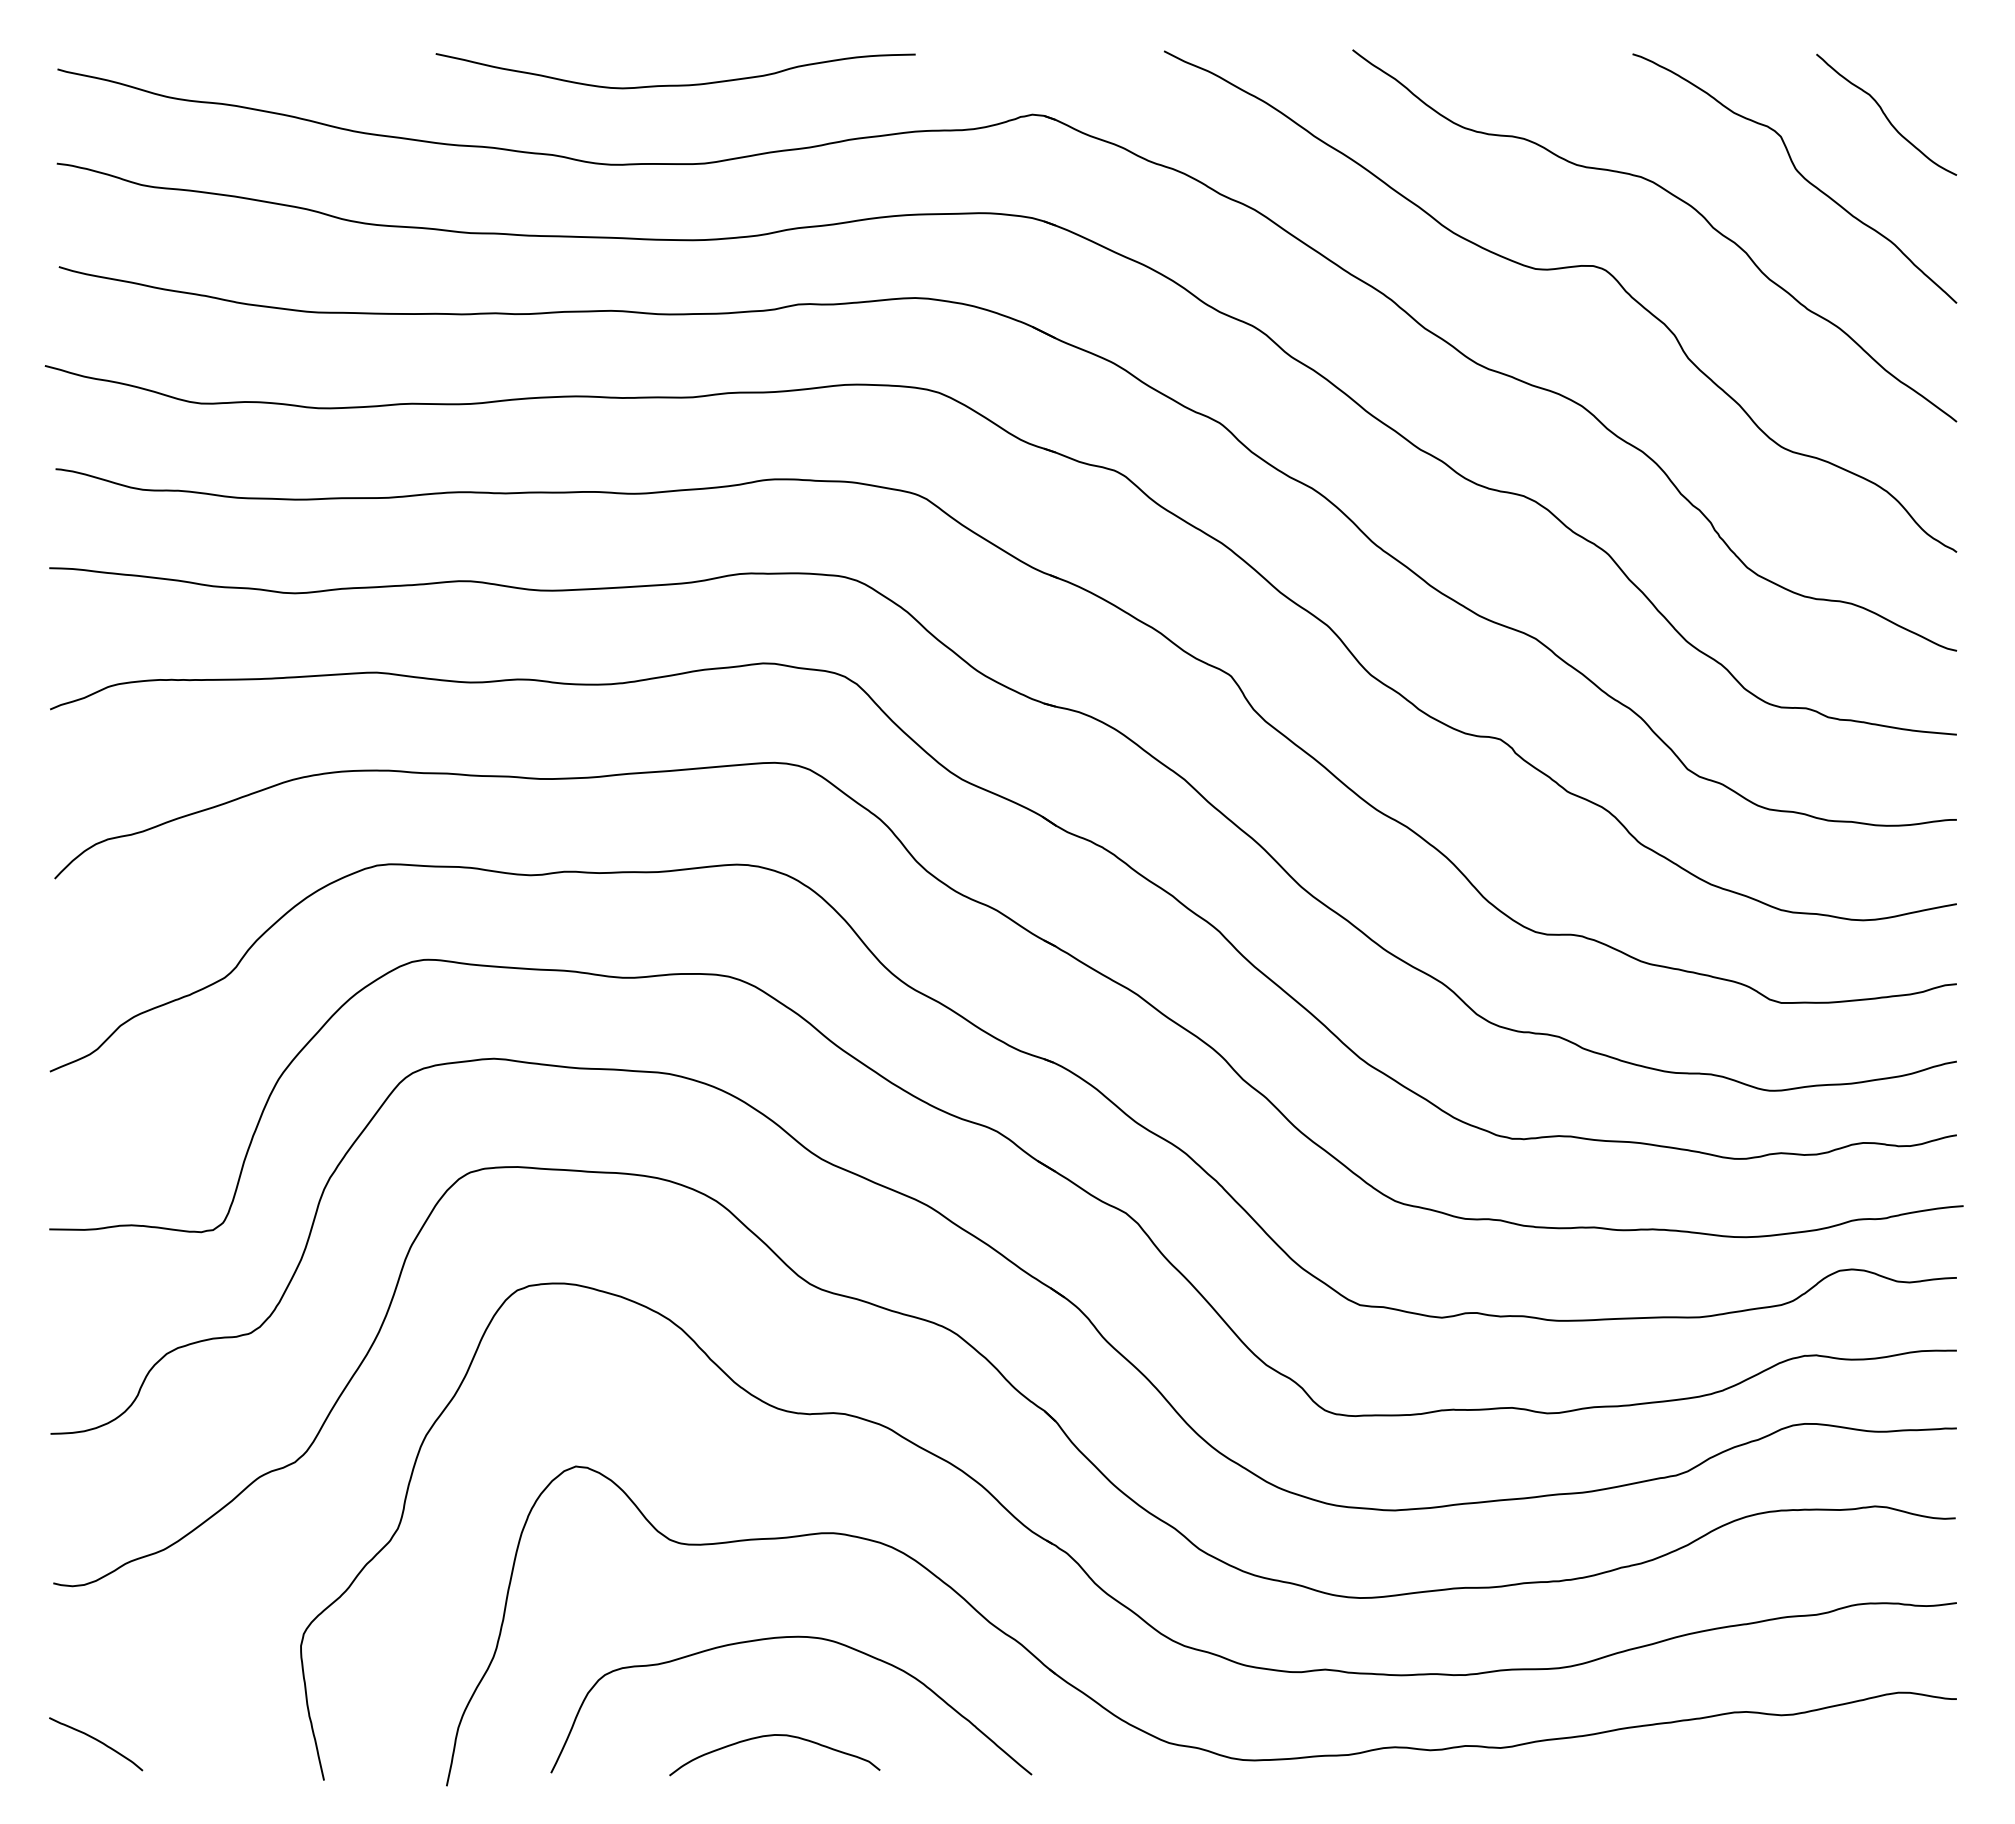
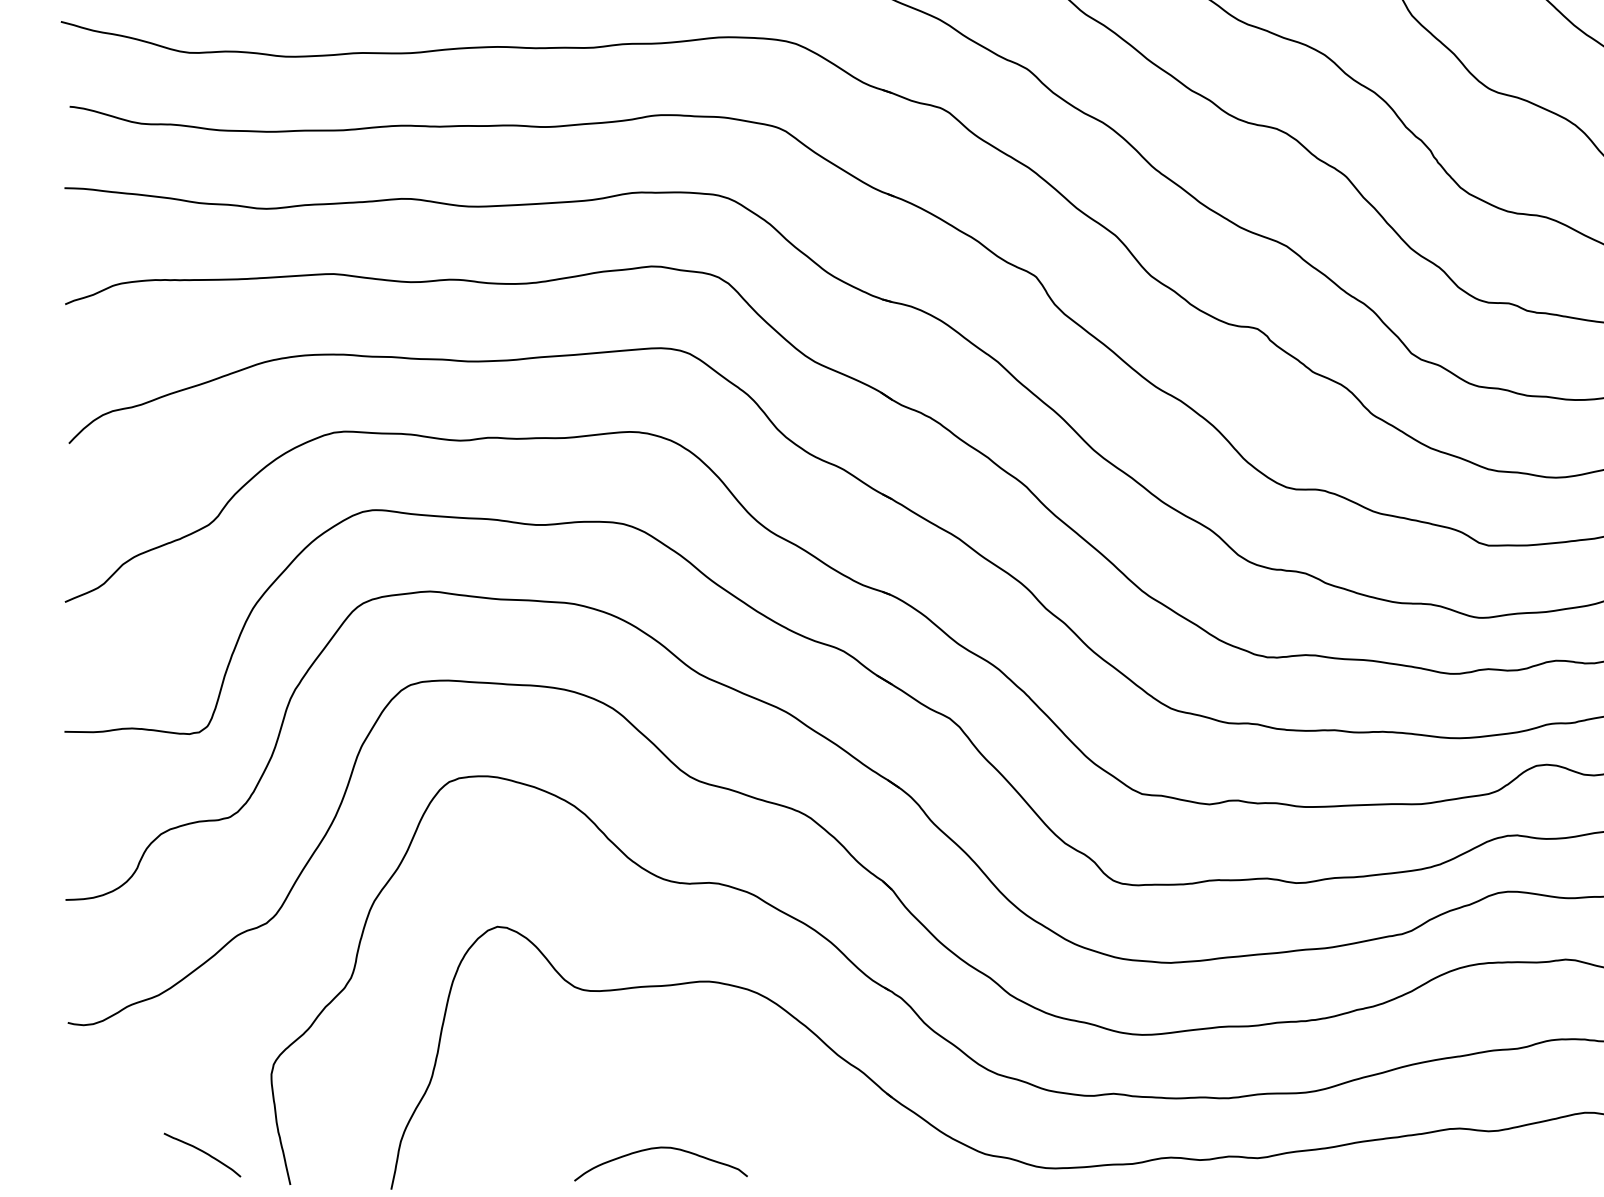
curve: (784, 1638) -> (668, 1068), removed
curve: (97, 1741) -> (203, 1152), moved

